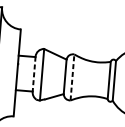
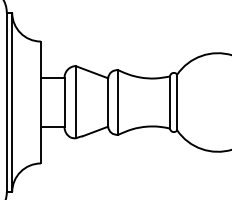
line: (34, 74) -> (64, 102), dashed -> solid
line: (72, 77) -> (118, 102), dashed -> solid

